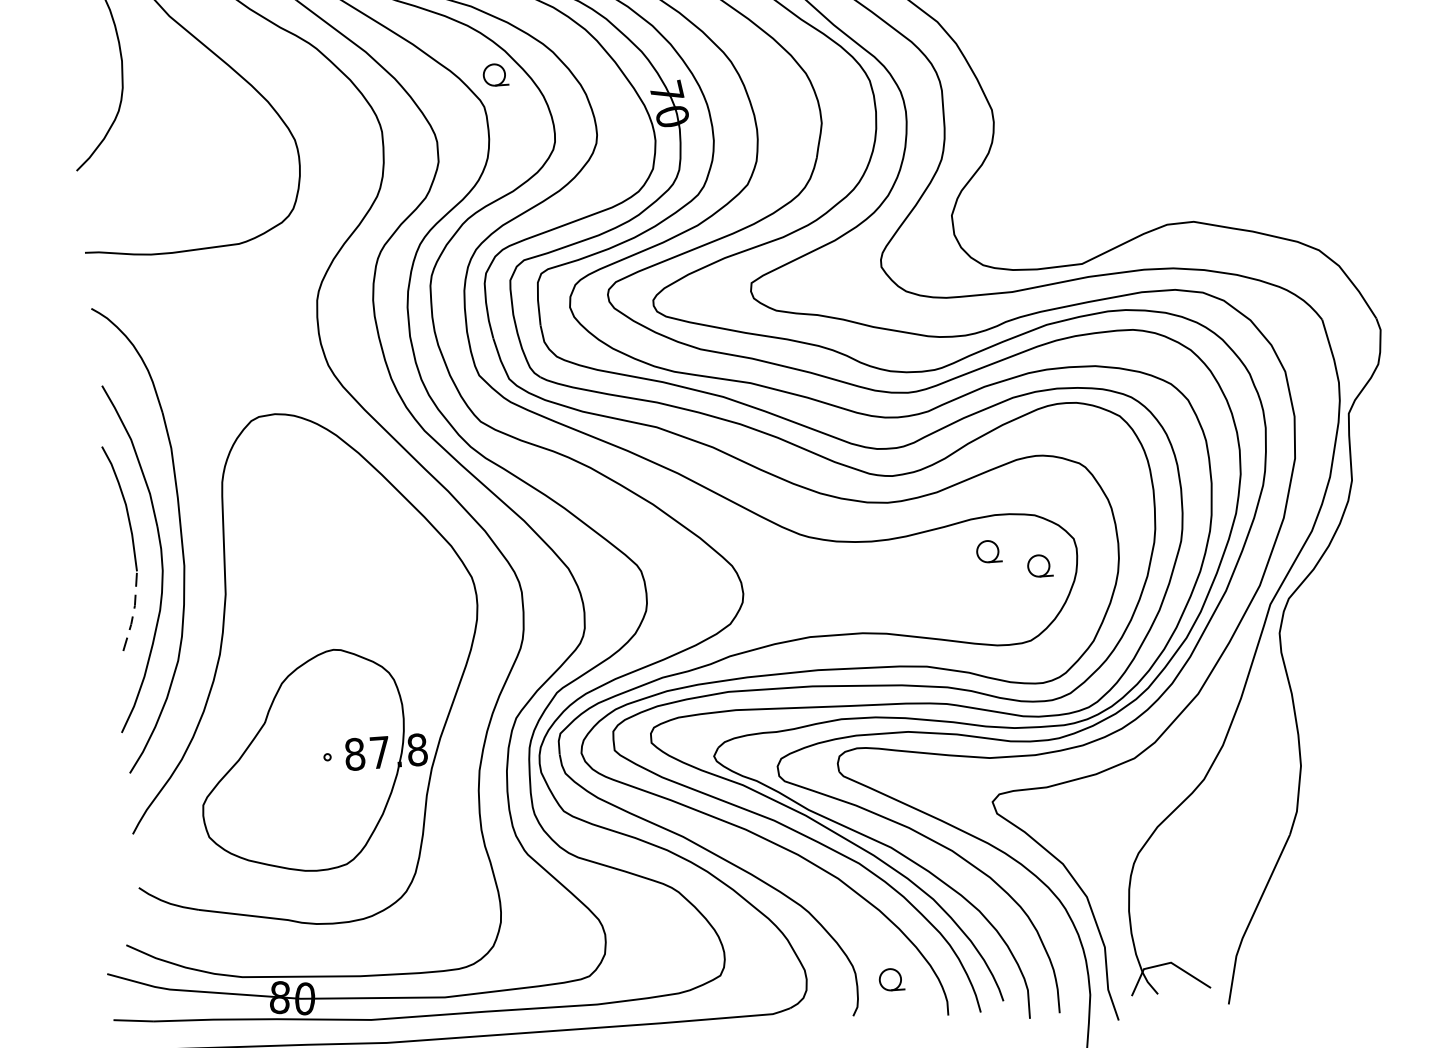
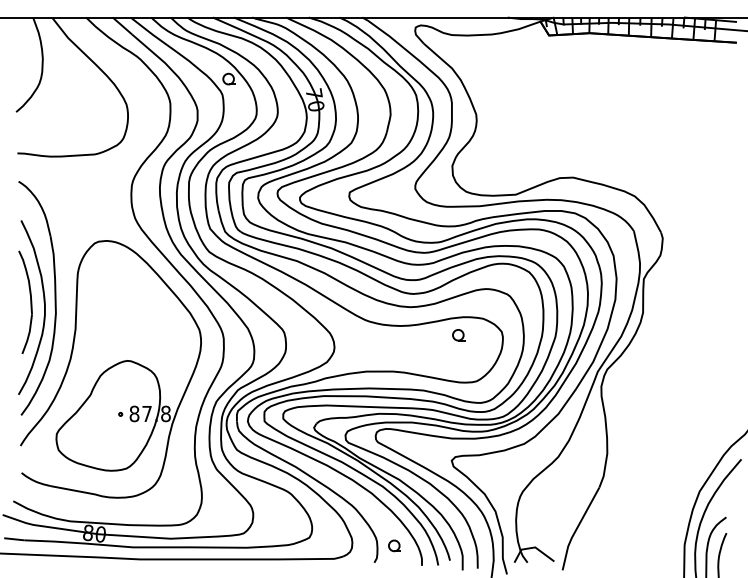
part: (1039, 566) -> (483, 344), removed
line: (134, 611) -> (29, 334), dashed -> solid

